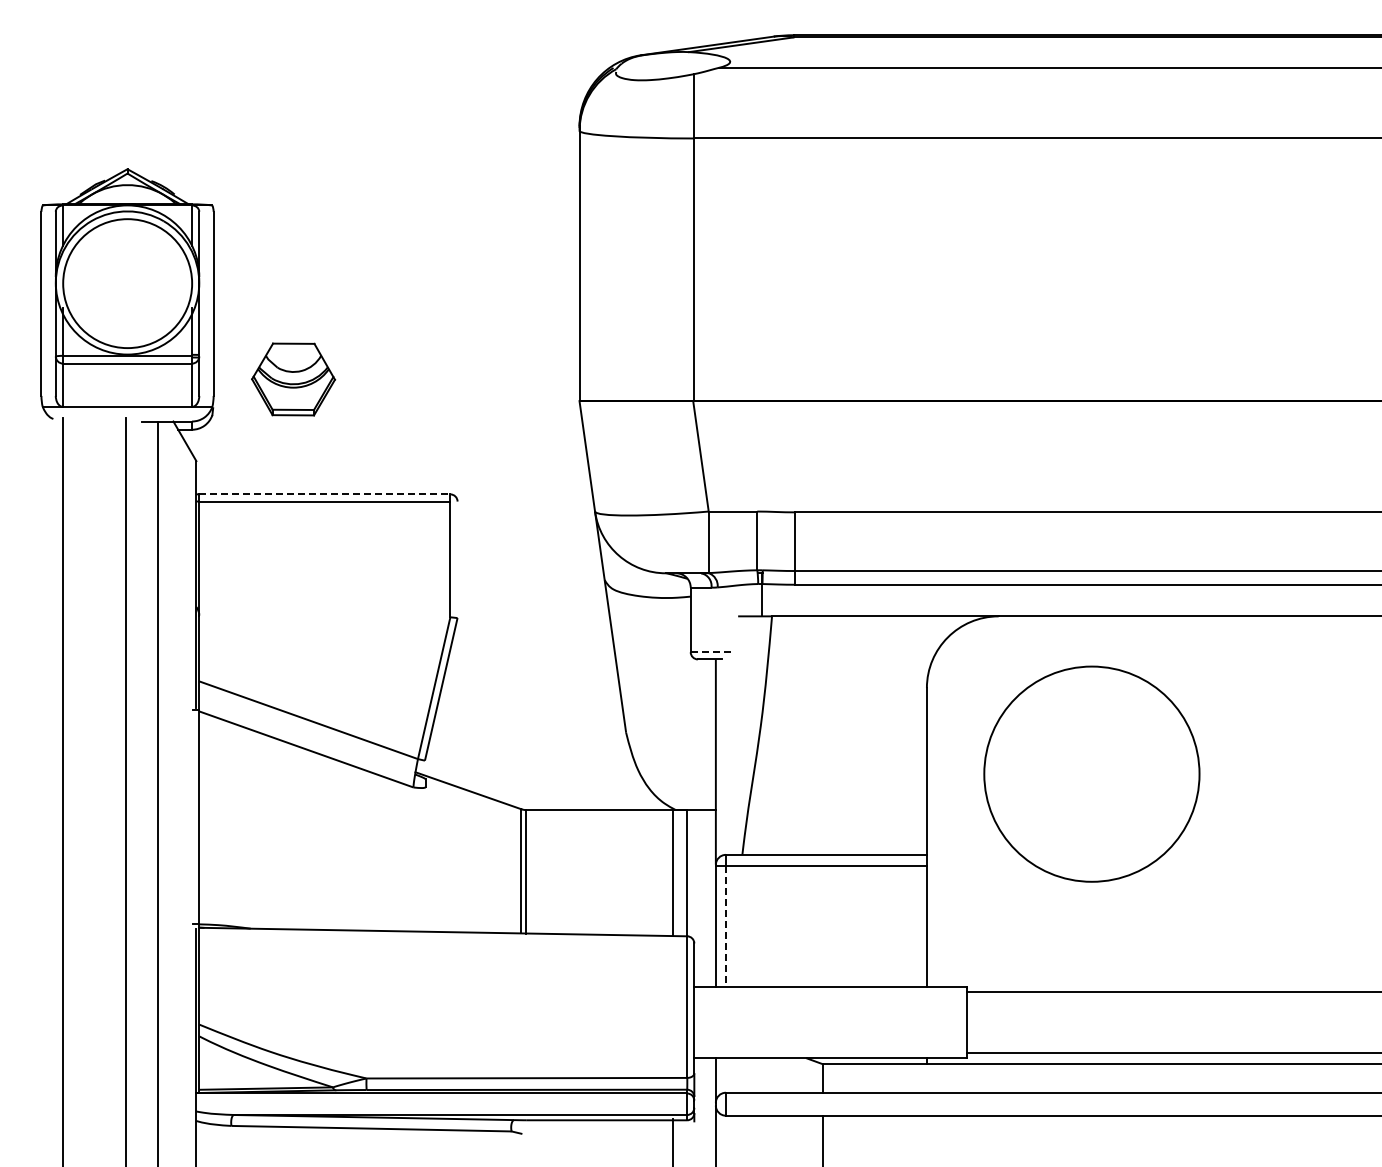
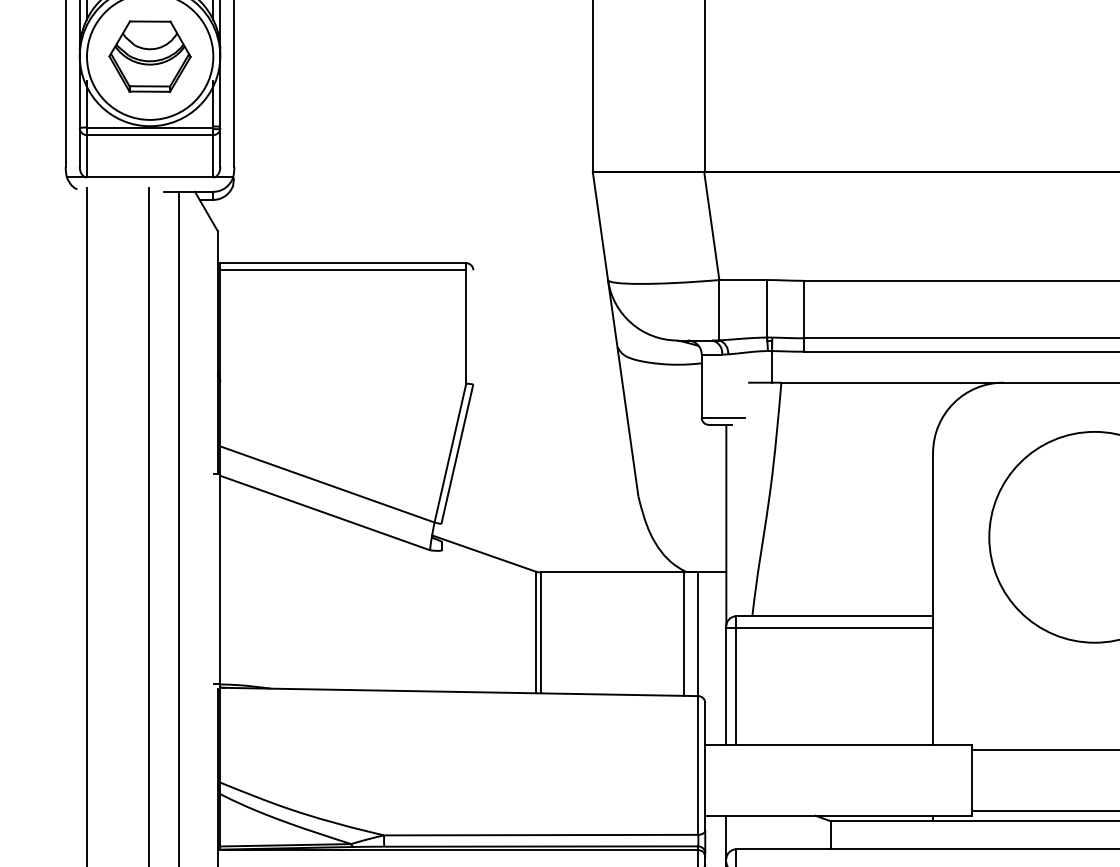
part: (293, 379) -> (149, 56), moved
line: (324, 494) -> (342, 263), dashed -> solid
line: (712, 652) -> (723, 418), dashed -> solid
line: (725, 927) -> (735, 687), dashed -> solid

